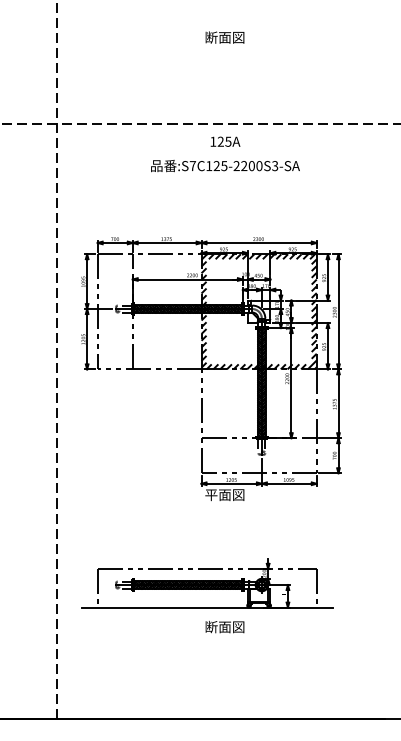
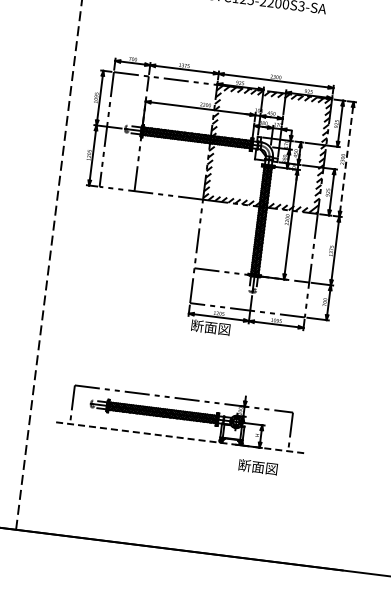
line: (338, 311) -> (346, 159), solid -> dashed
text: (211, 494) -> (197, 325), 平面図 -> 断面図
line: (206, 607) -> (178, 437), solid -> dashed
text: (224, 626) -> (257, 466), moved

